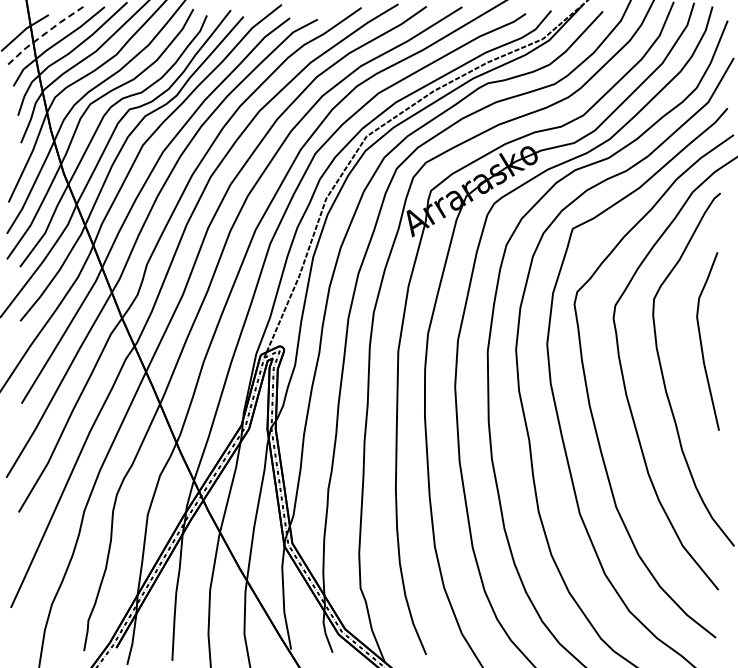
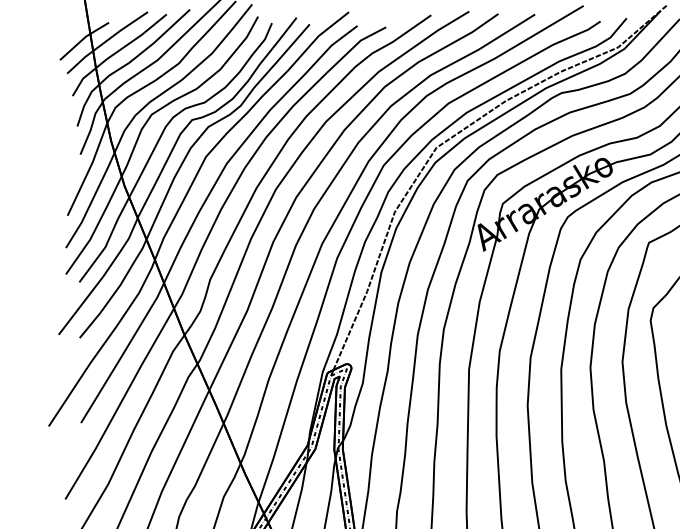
line: (46, 32) -> (106, 40), dashed -> solid

